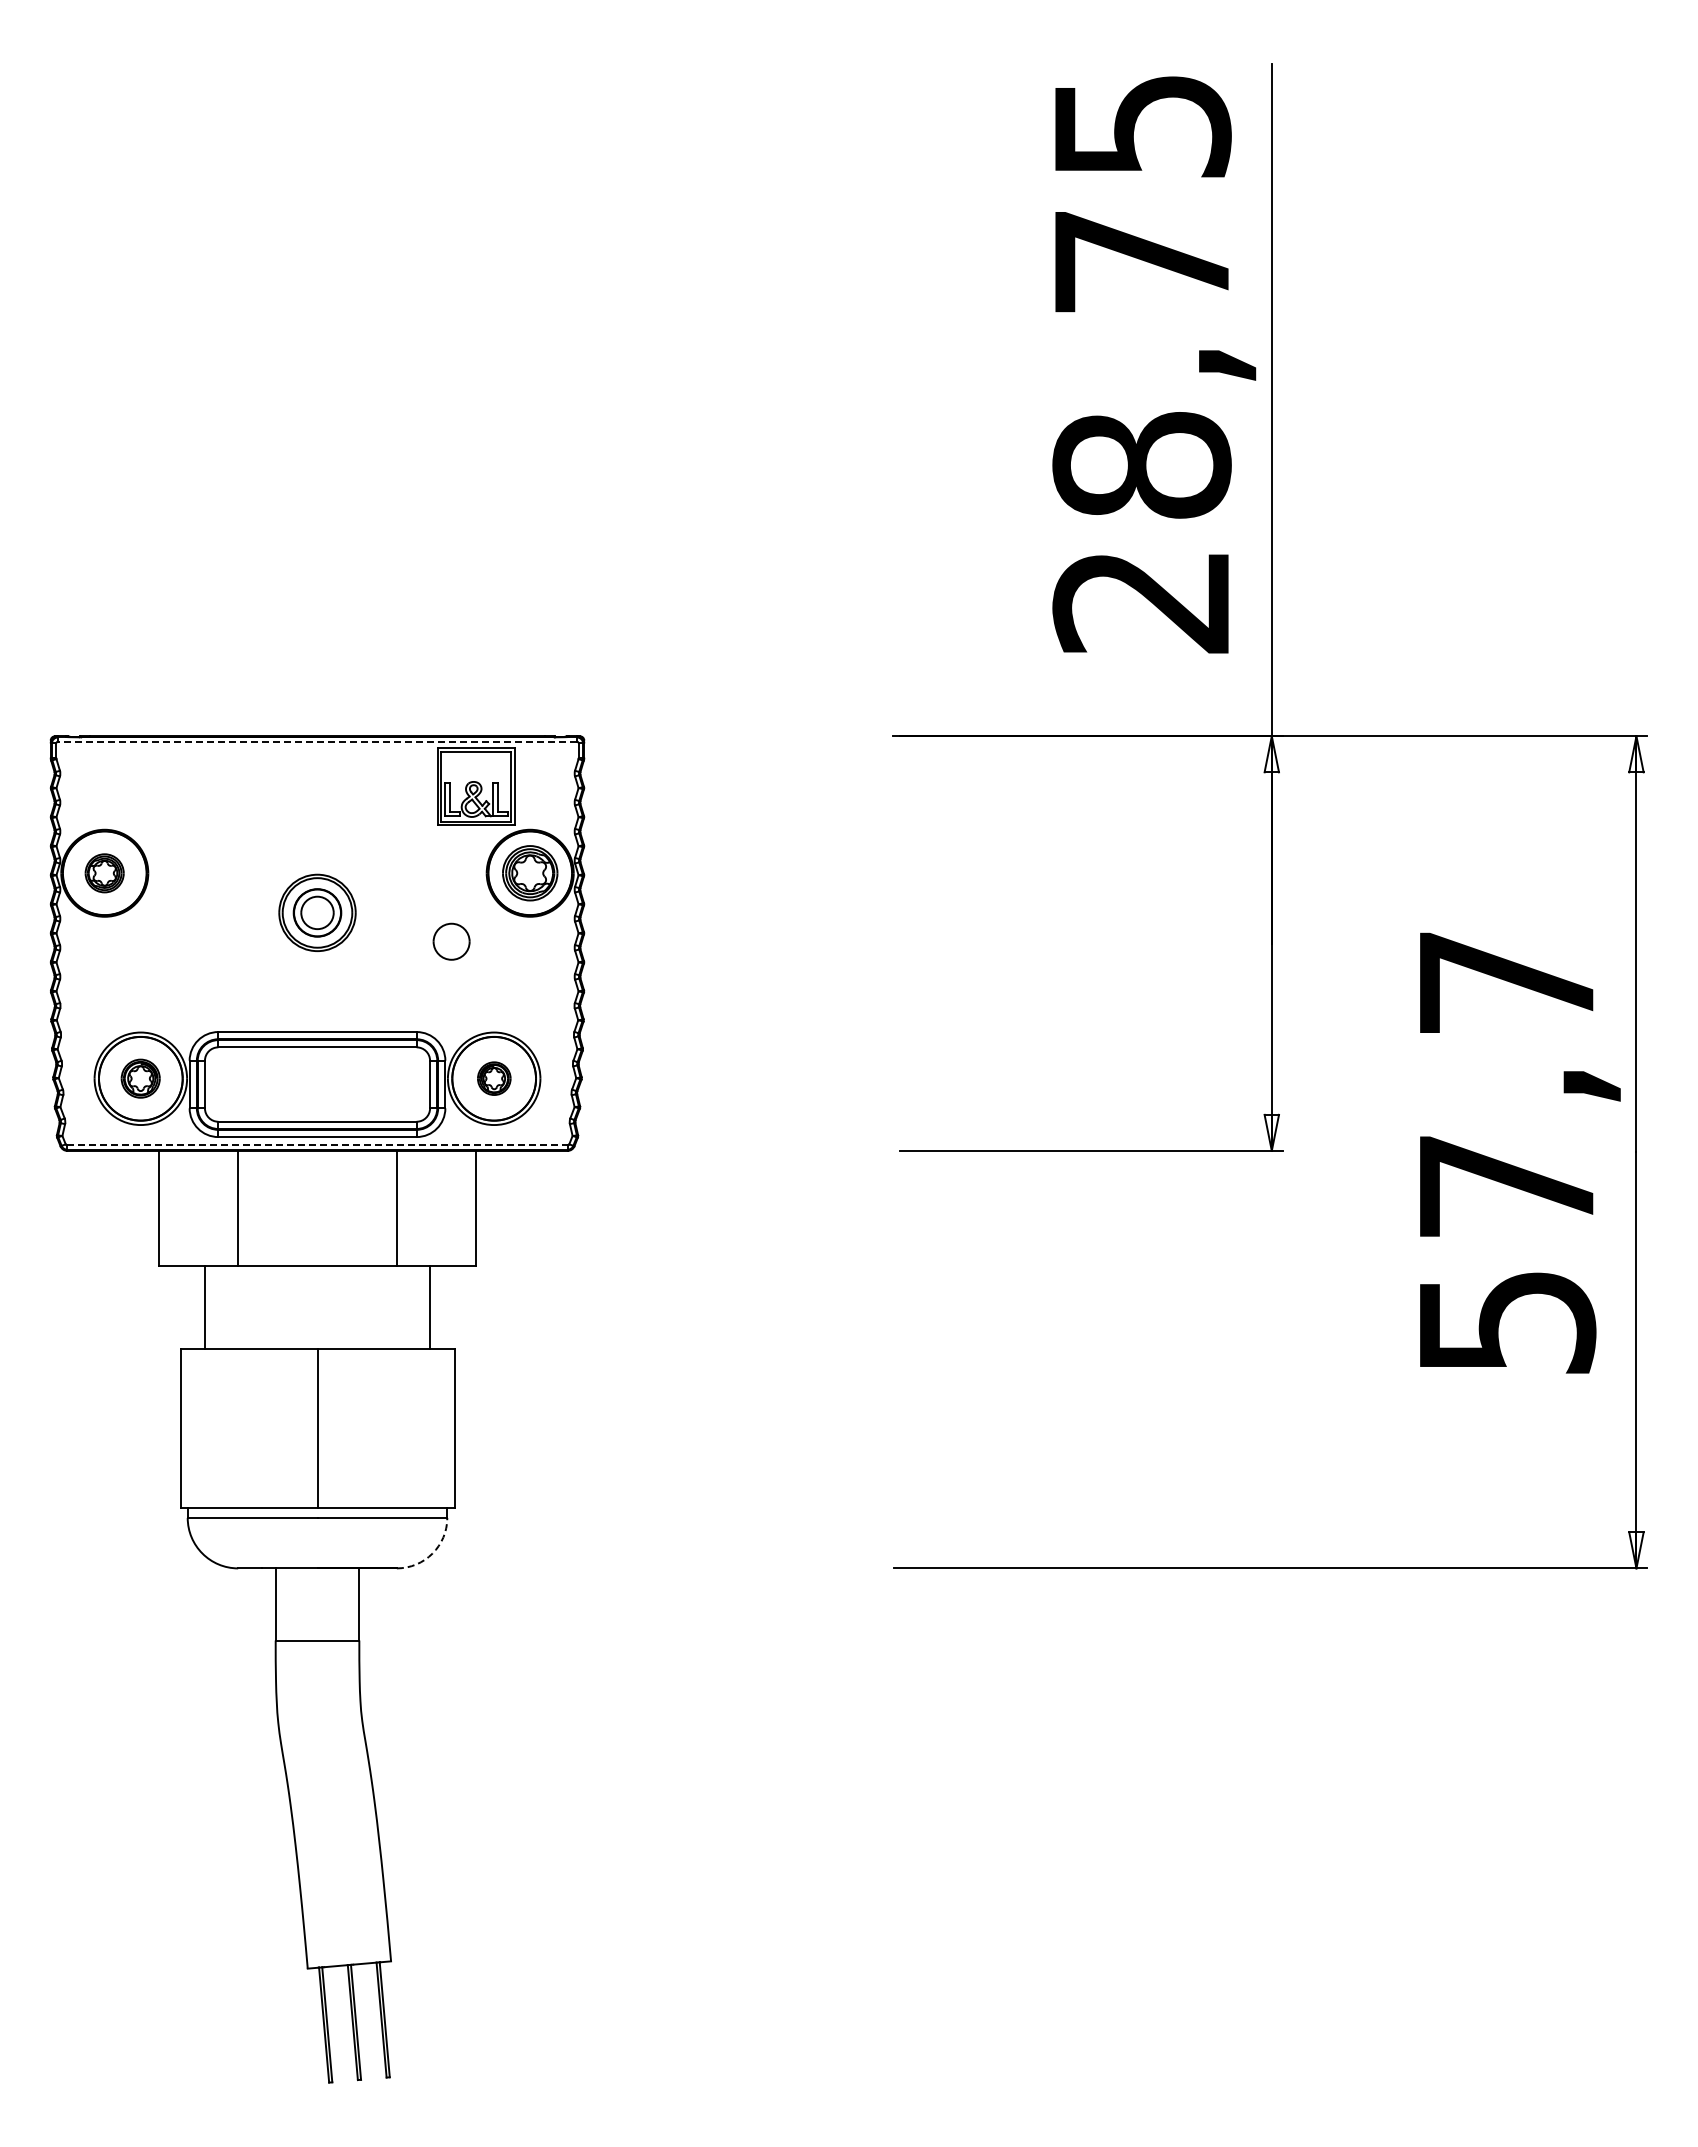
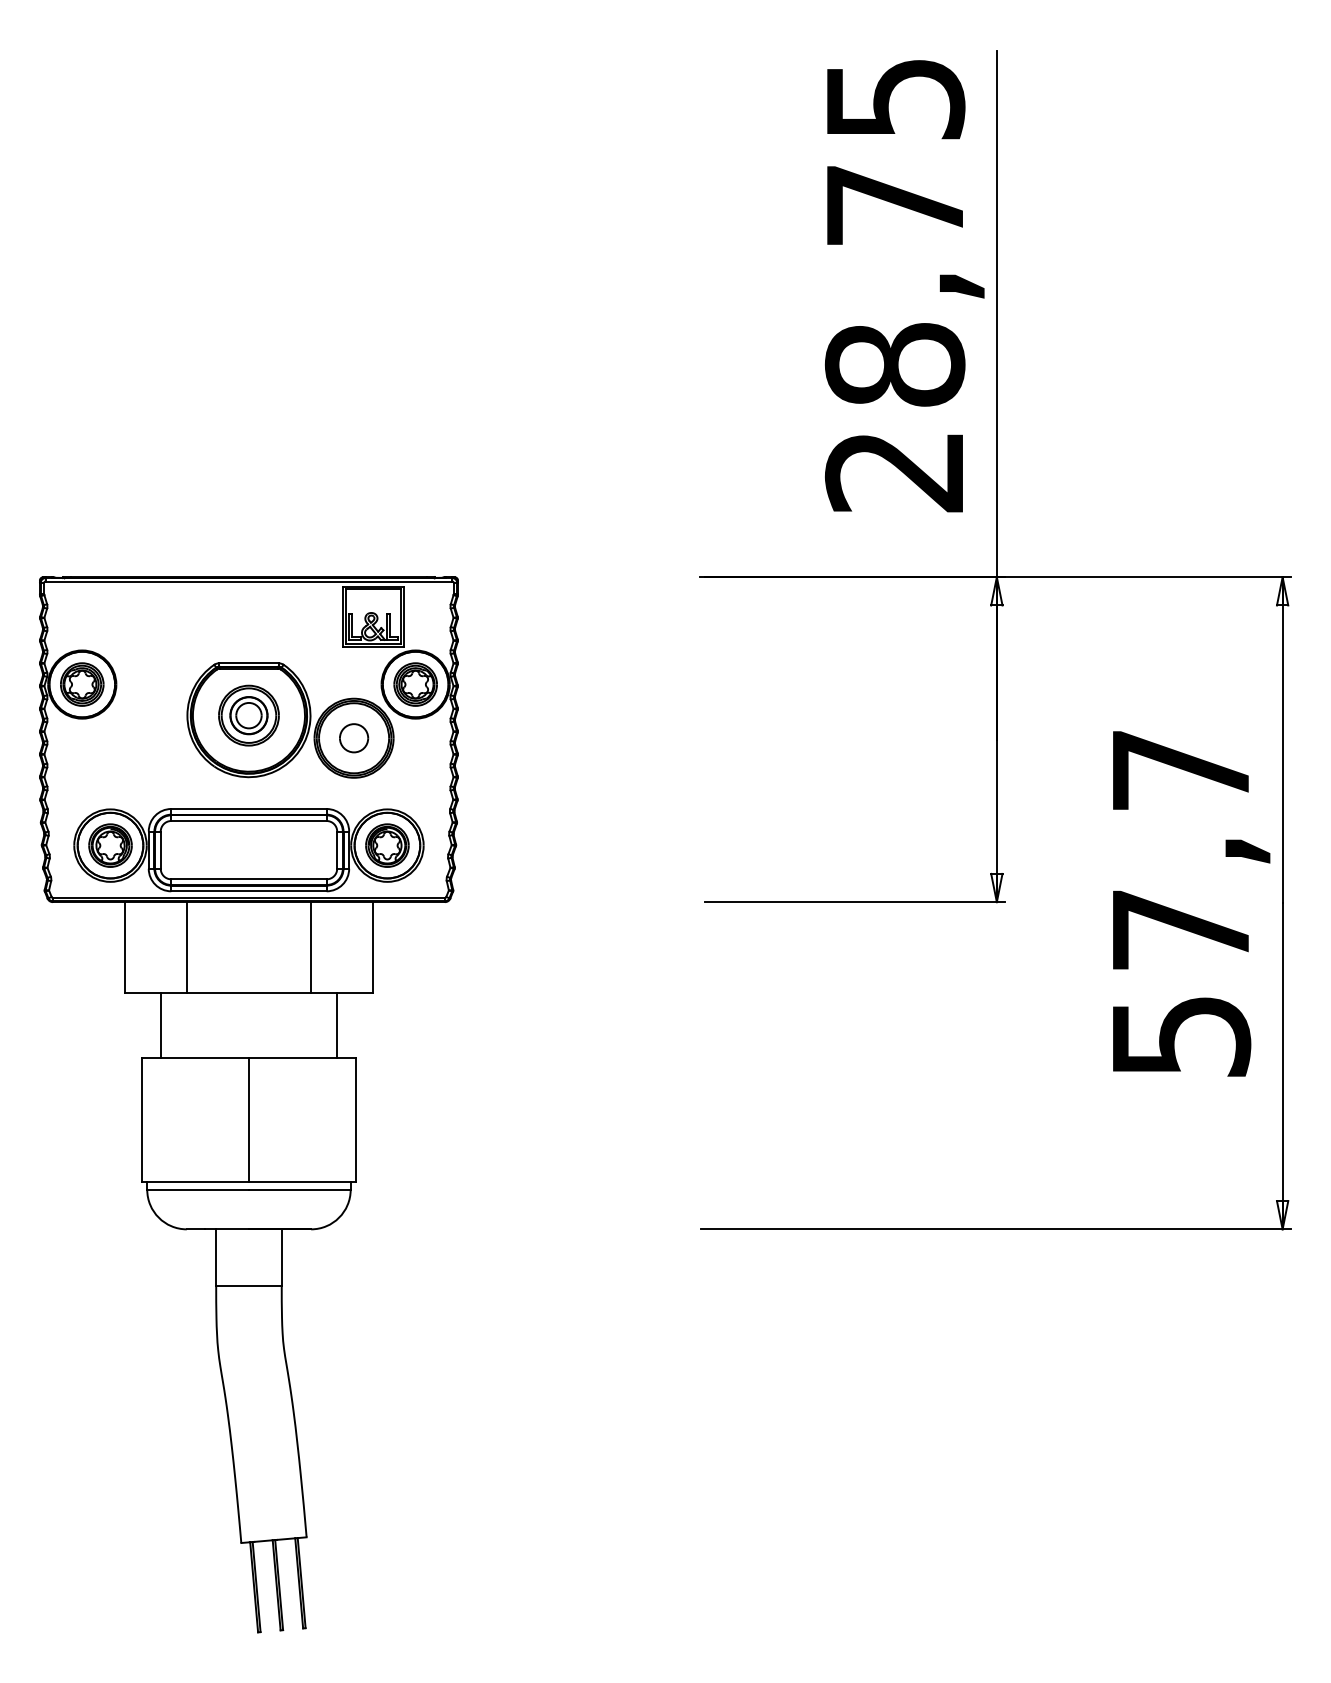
line: (317, 741) -> (248, 581), dashed -> solid
part: (104, 873) -> (82, 684), size x1.43
part: (370, 919) -> (290, 720), added
part: (140, 1078) -> (110, 845), size x1.43
part: (494, 1078) -> (387, 845), size x1.67
line: (318, 1145) -> (249, 897), dashed -> solid
arc: (432, 1553) -> (339, 1217), dashed -> solid

